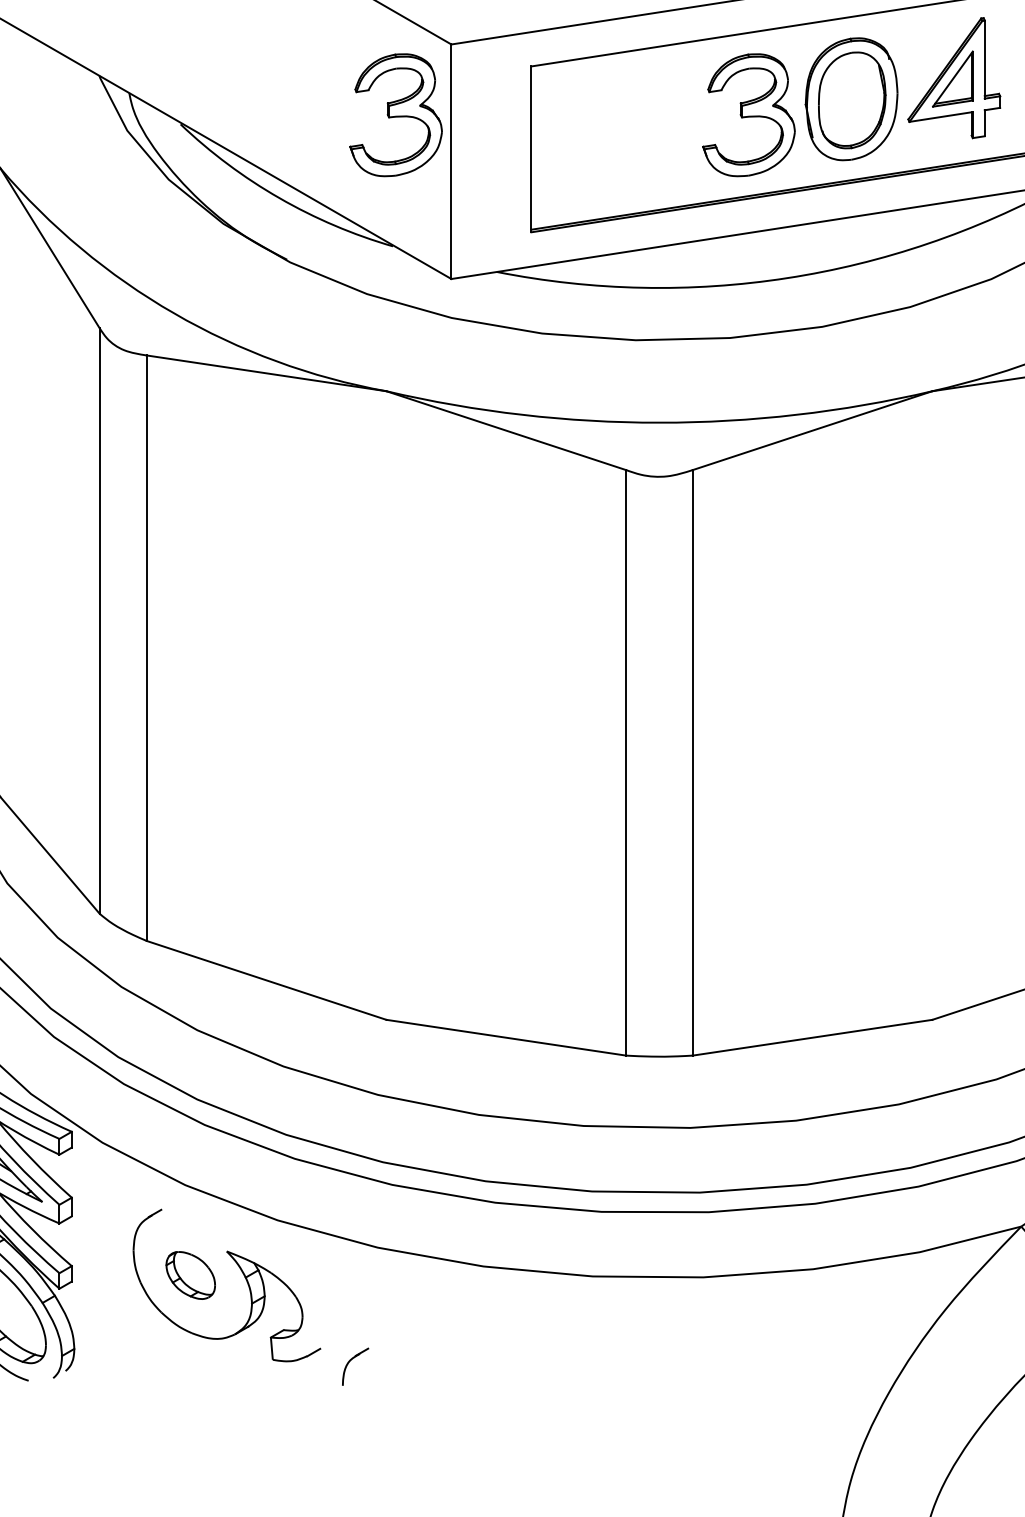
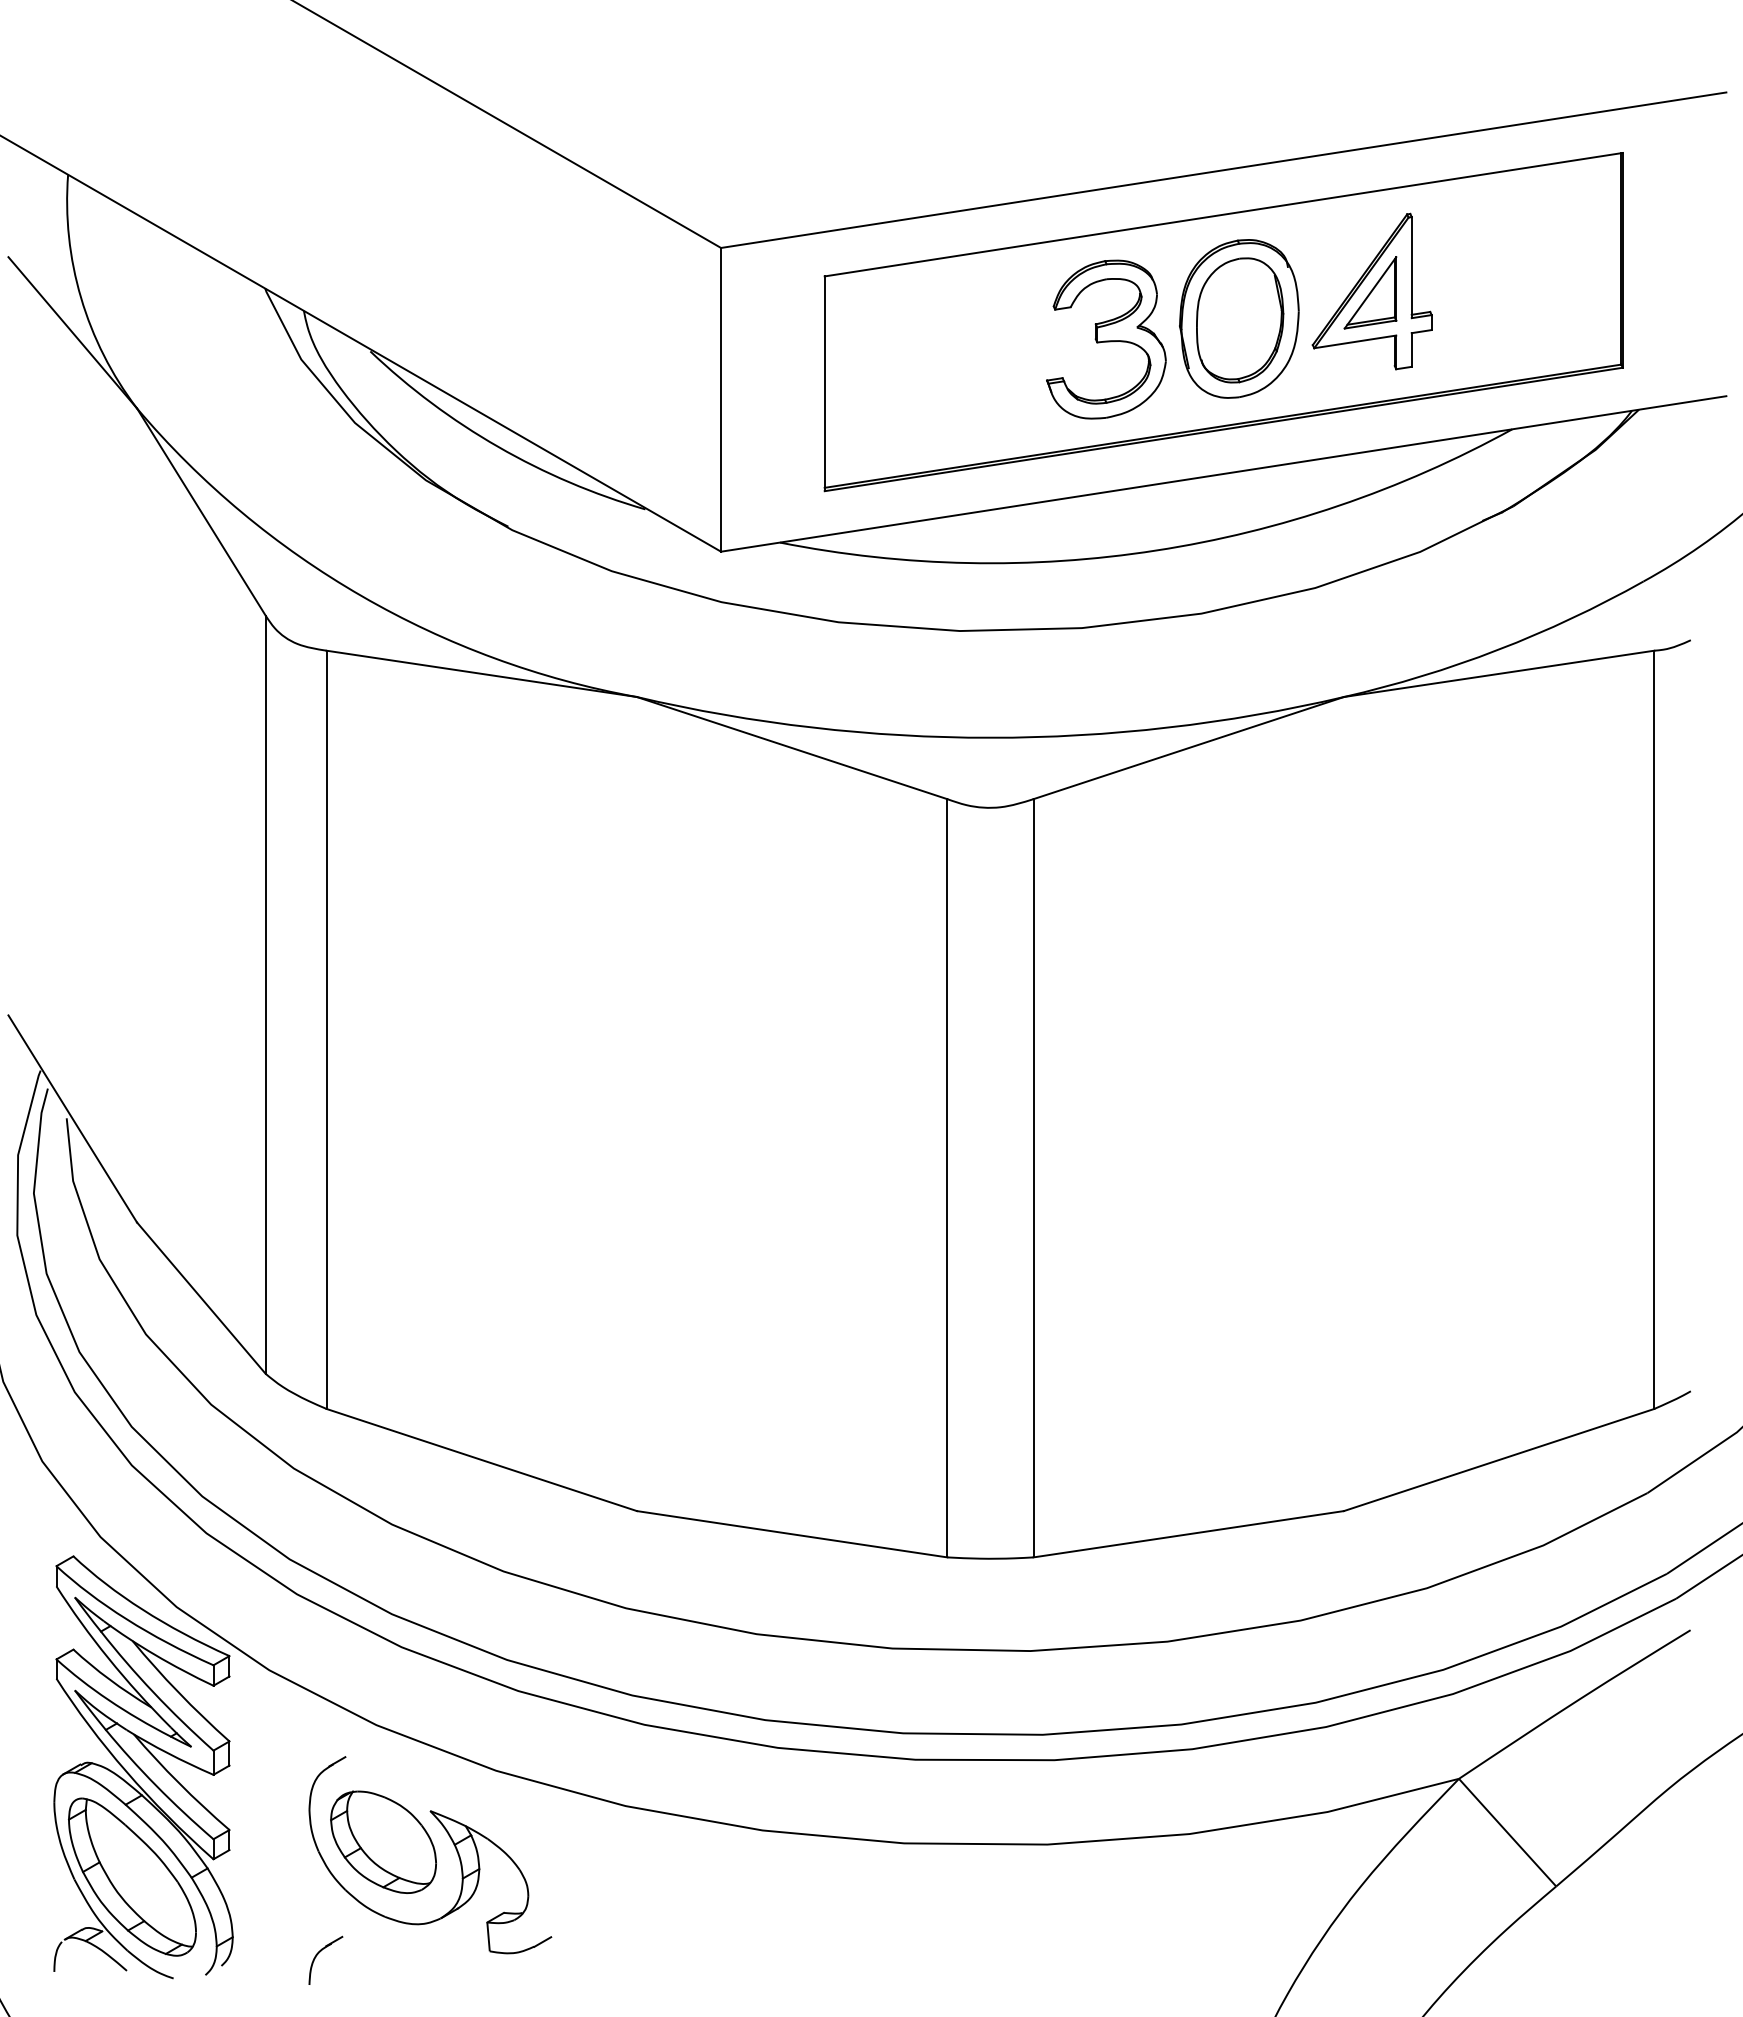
part: (396, 115) -> (649, 339), removed
part: (190, 1275) -> (383, 1841), size x1.67
part: (350, 1361) -> (319, 1953), moved

